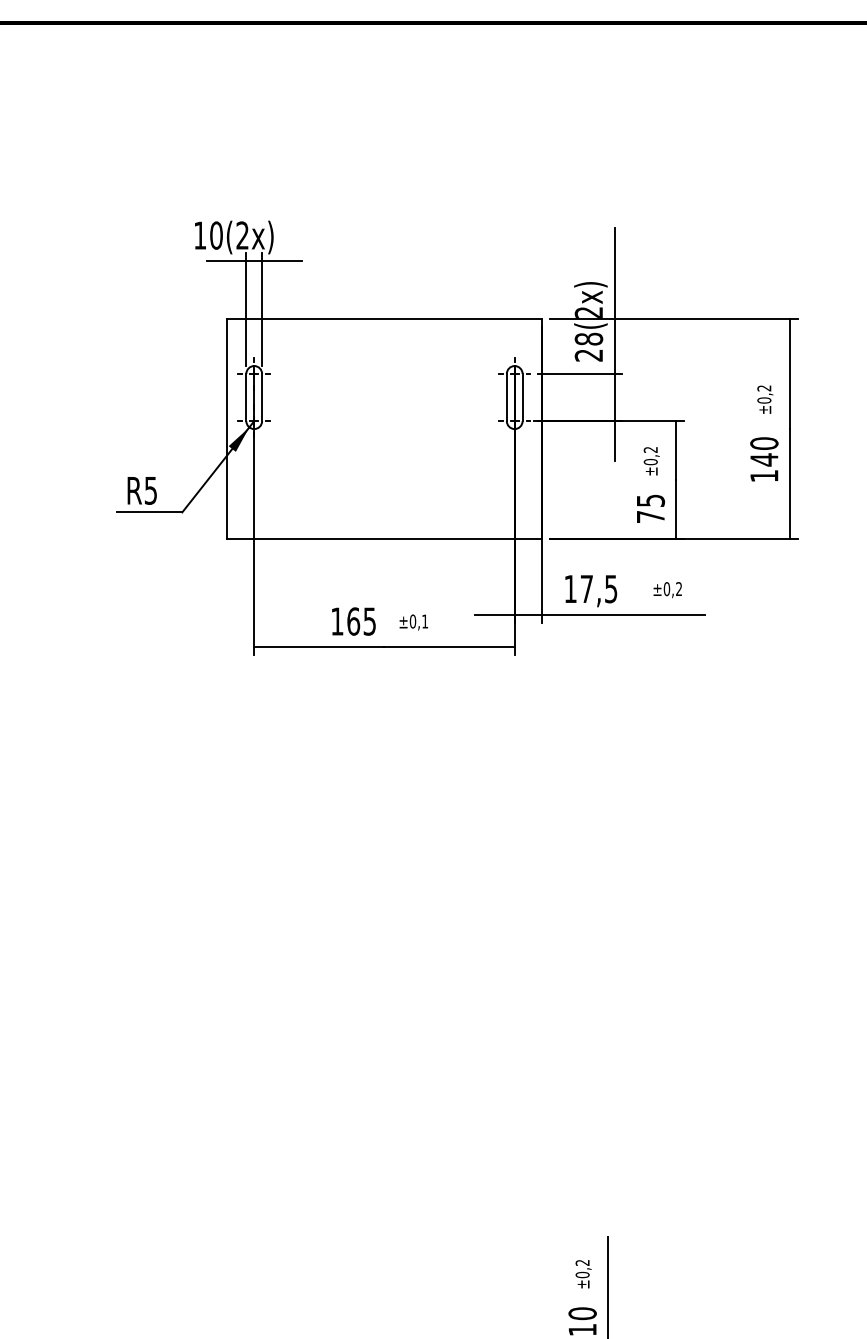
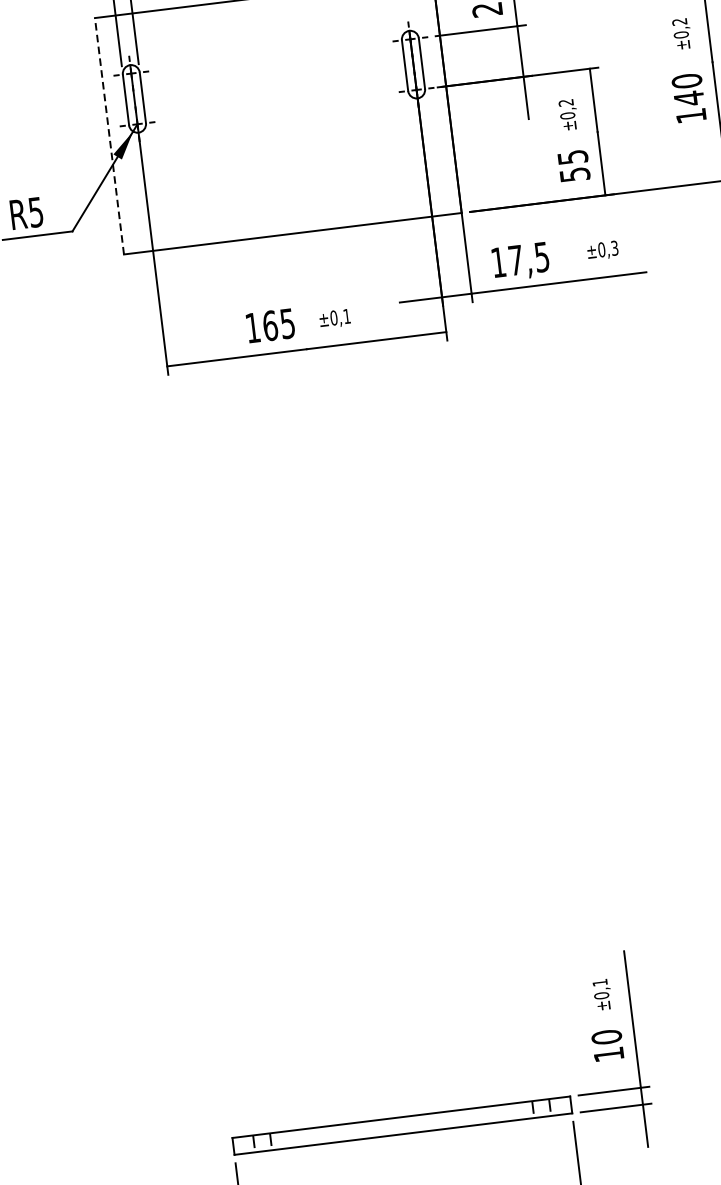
line: (227, 428) -> (109, 135), solid -> dashed
text: (651, 517) -> (575, 175), 75 -> 55
text: (679, 589) -> (615, 248), ±0,2 -> ±0,3
text: (582, 1262) -> (599, 982), ±0,2 -> ±0,1

